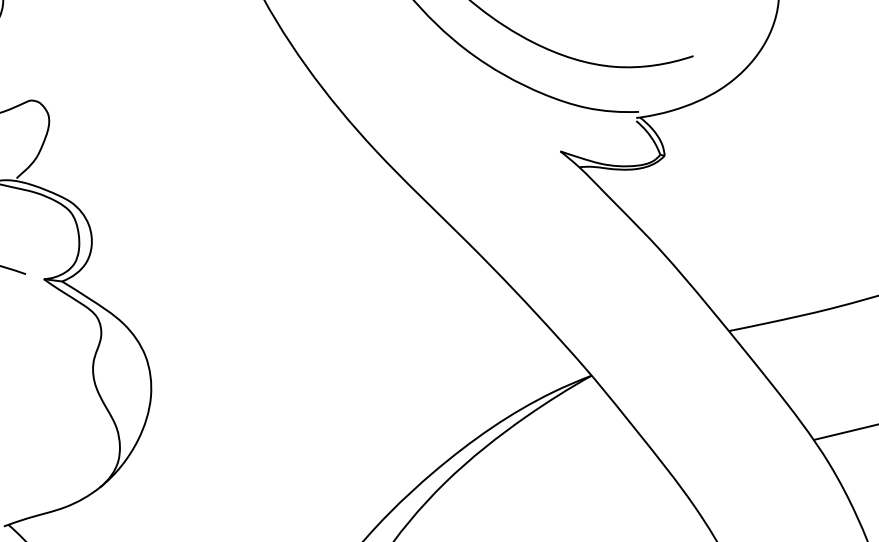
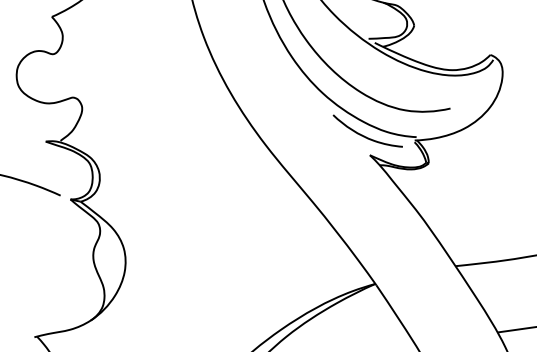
curve: (547, 117) -> (364, 135), added

